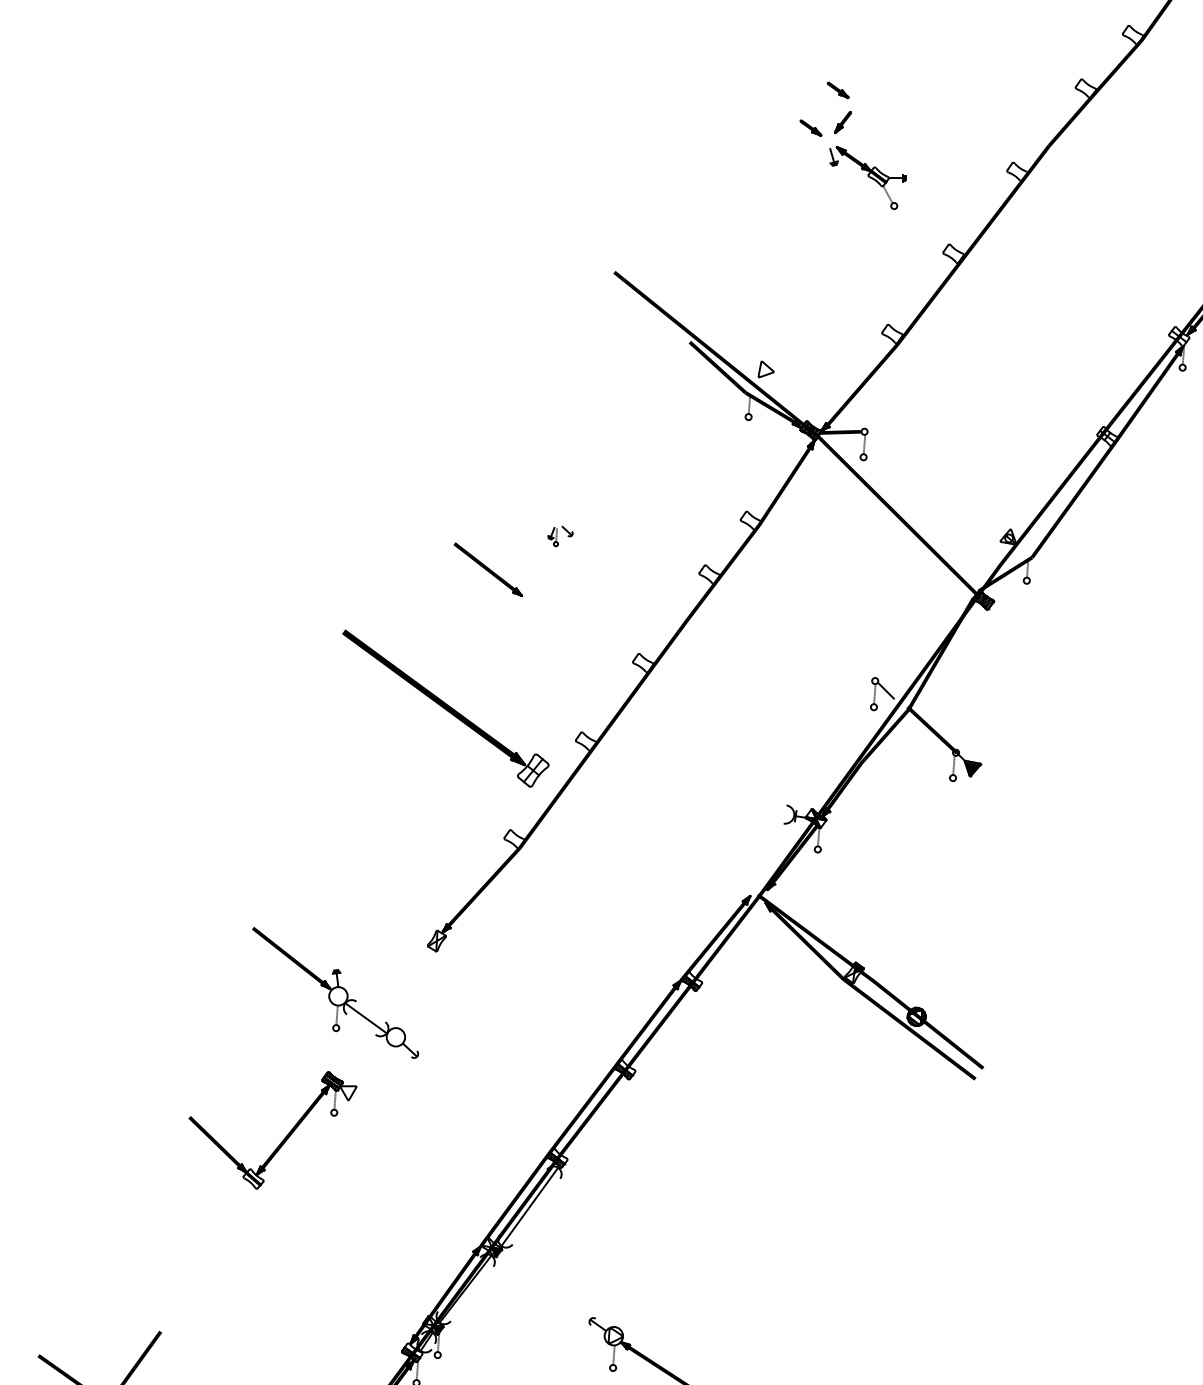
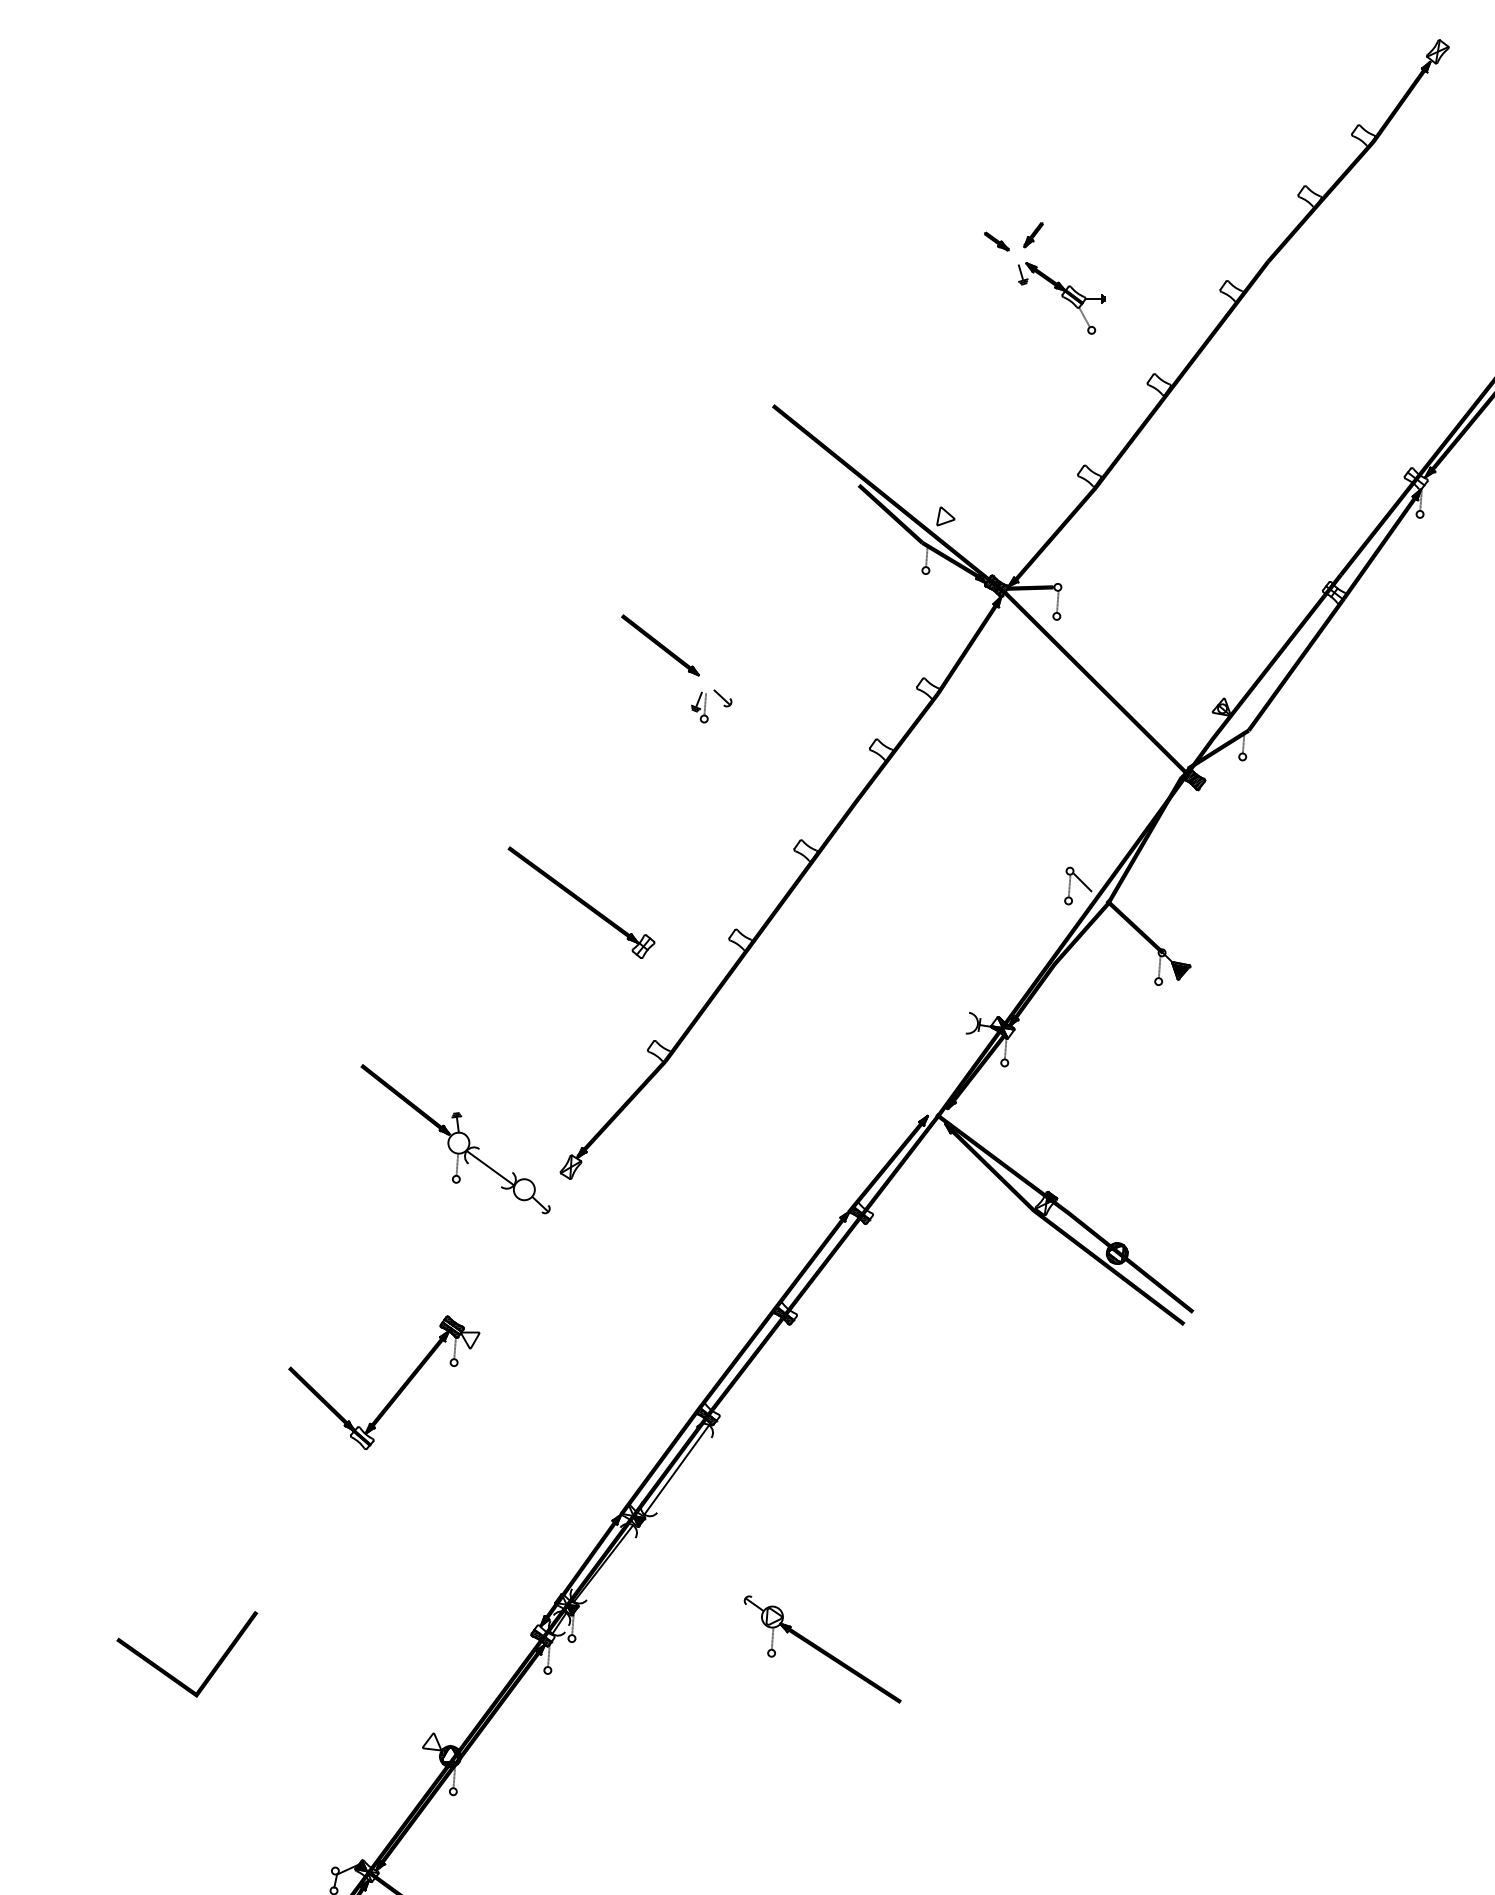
part: (837, 90) -> (1027, 198), removed
part: (560, 536) -> (711, 706), size x1.43
part: (488, 569) -> (660, 645), moved
part: (446, 708) -> (581, 902), size x0.62
part: (335, 993) -> (455, 1139), moved

